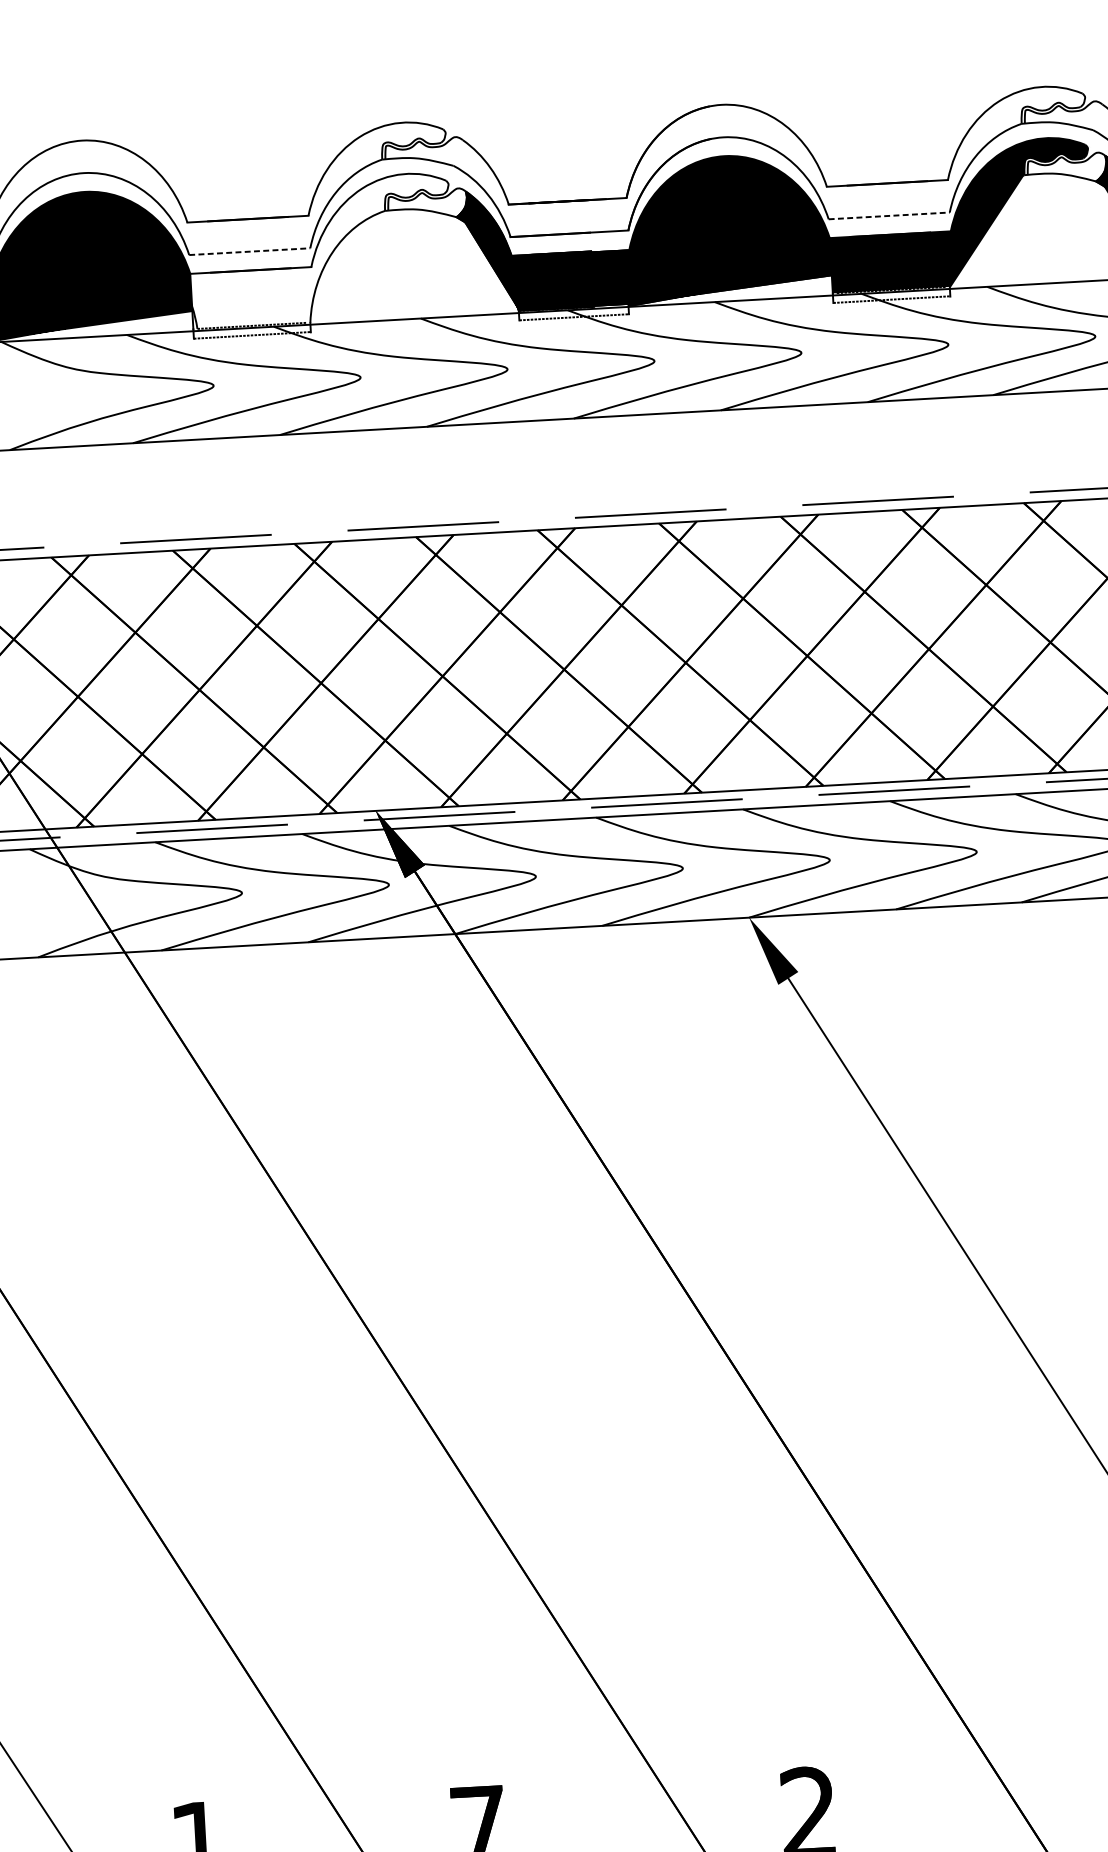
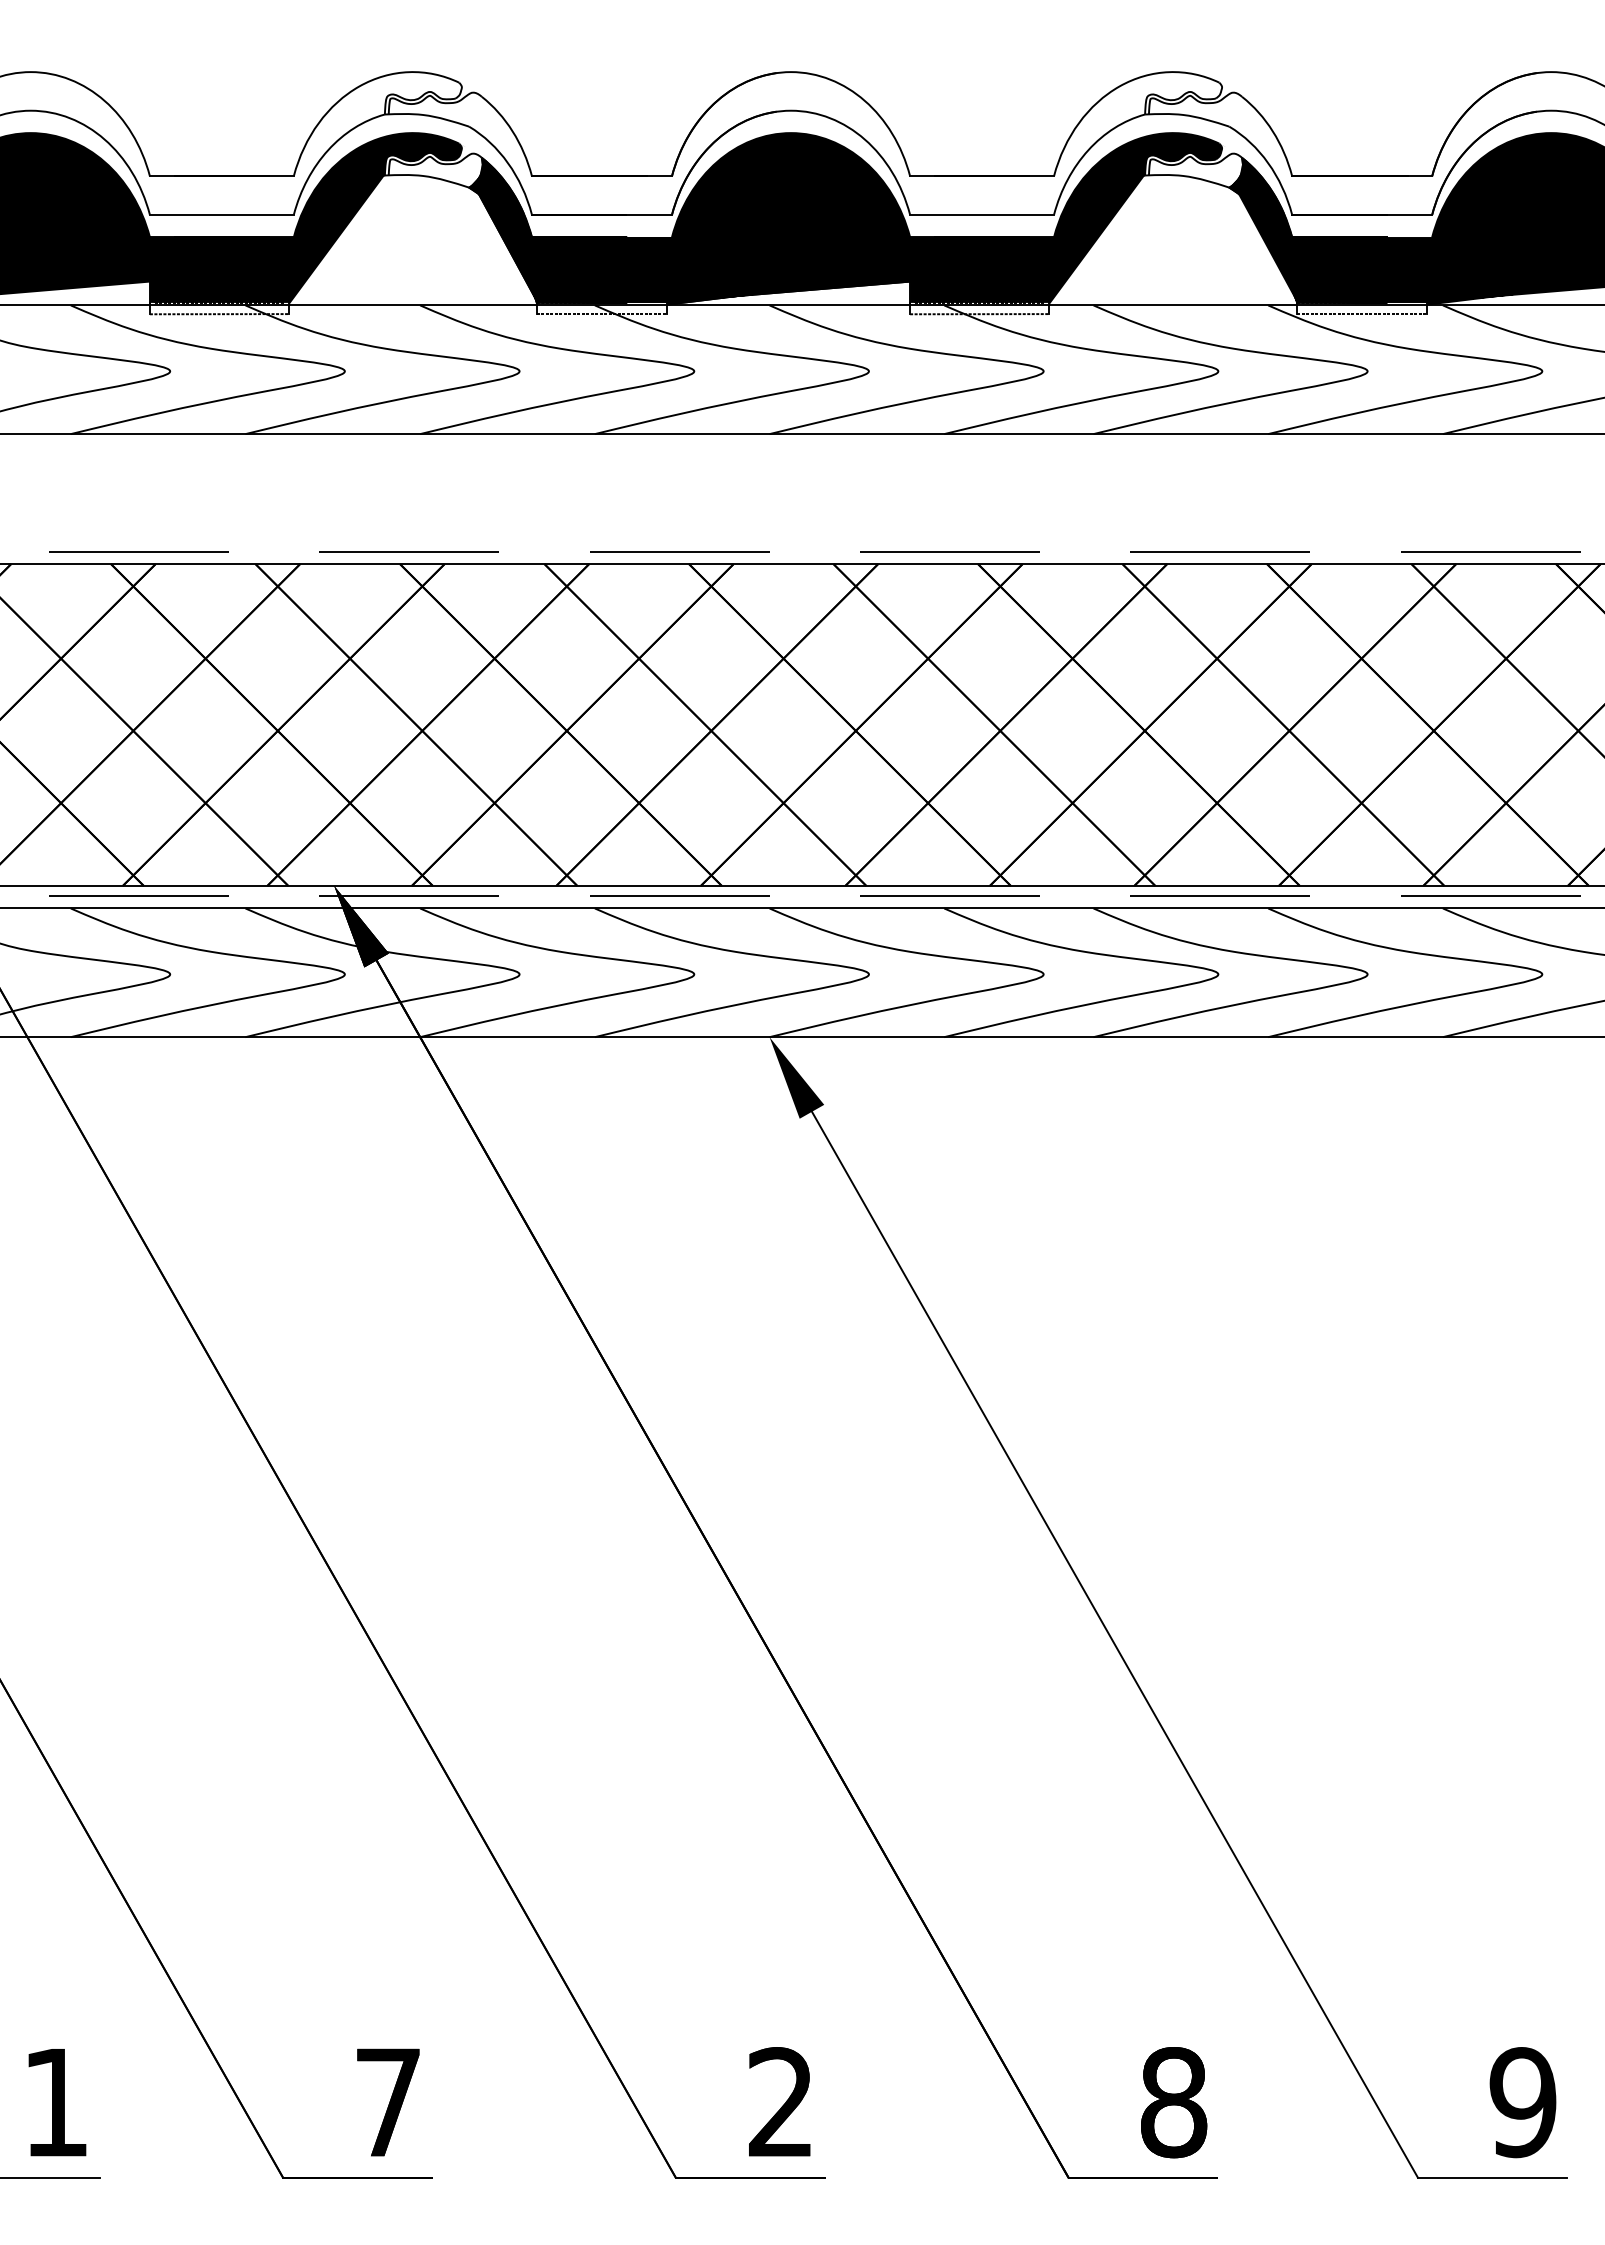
line: (889, 215) -> (982, 214), dashed -> solid
line: (249, 251) -> (221, 214), dashed -> solid
fill: (322, 251) -> (307, 219), added

